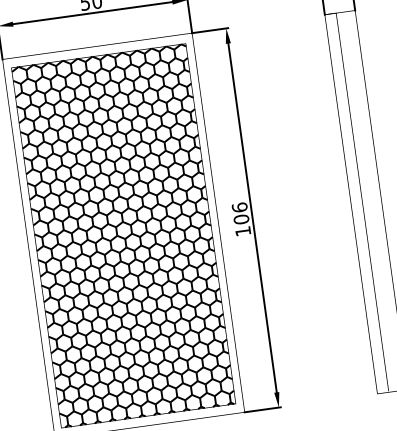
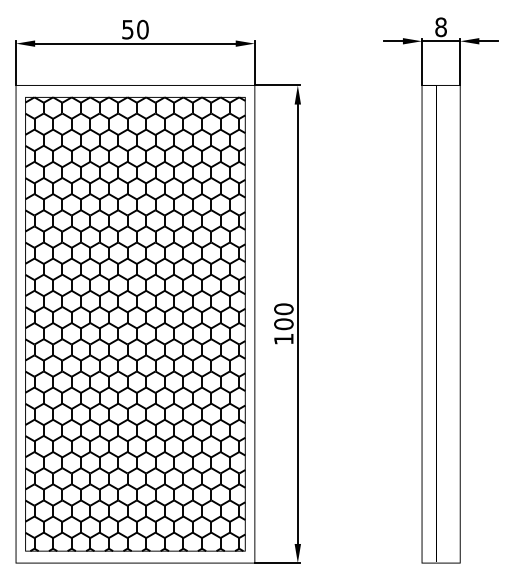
text: (239, 207) -> (283, 309), 106 -> 100

